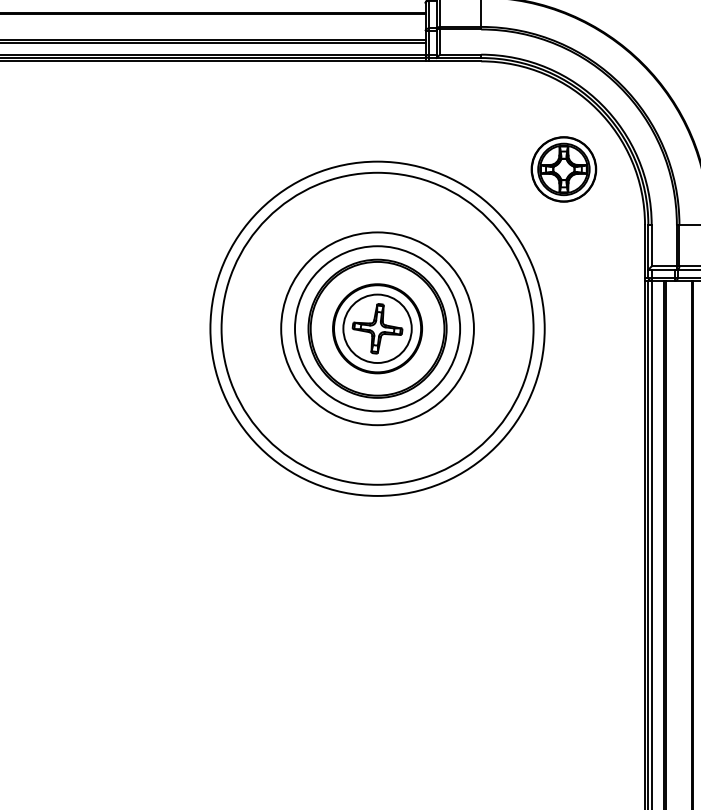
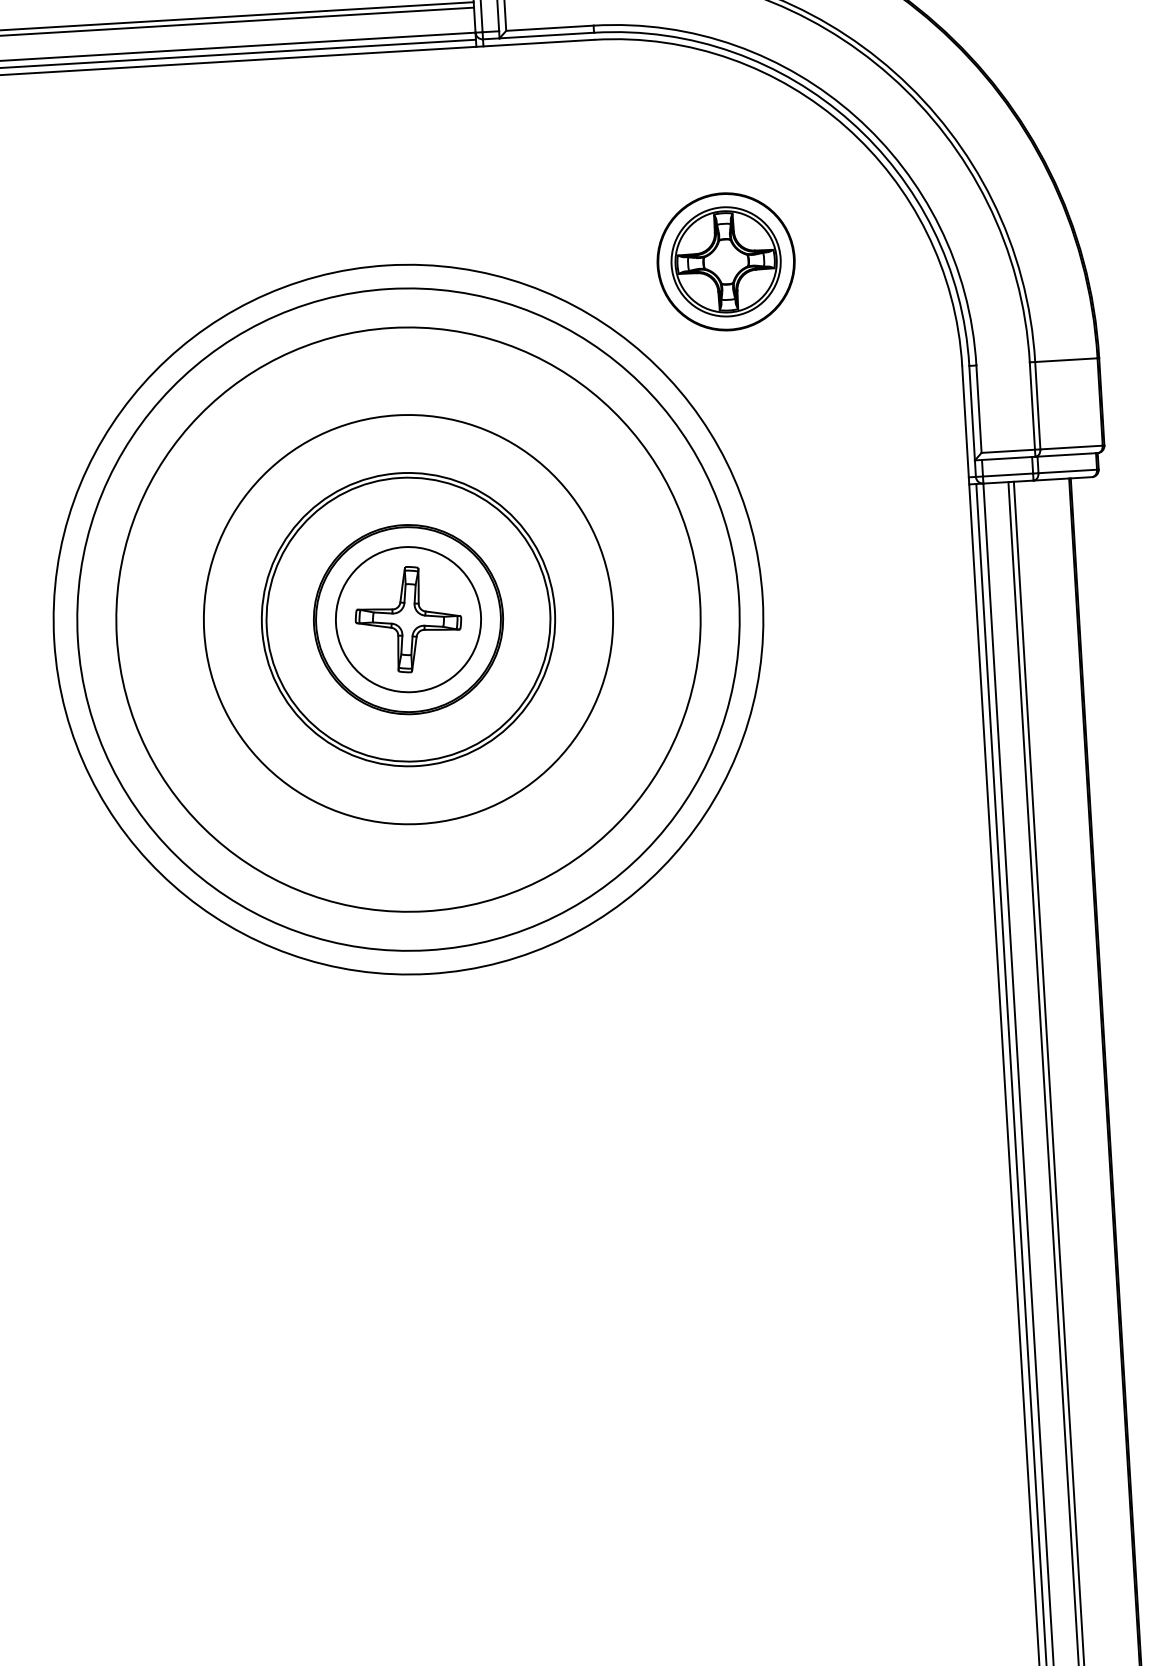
part: (563, 169) -> (725, 262), moved
circle: (377, 328) -> (408, 619), size x1.67

